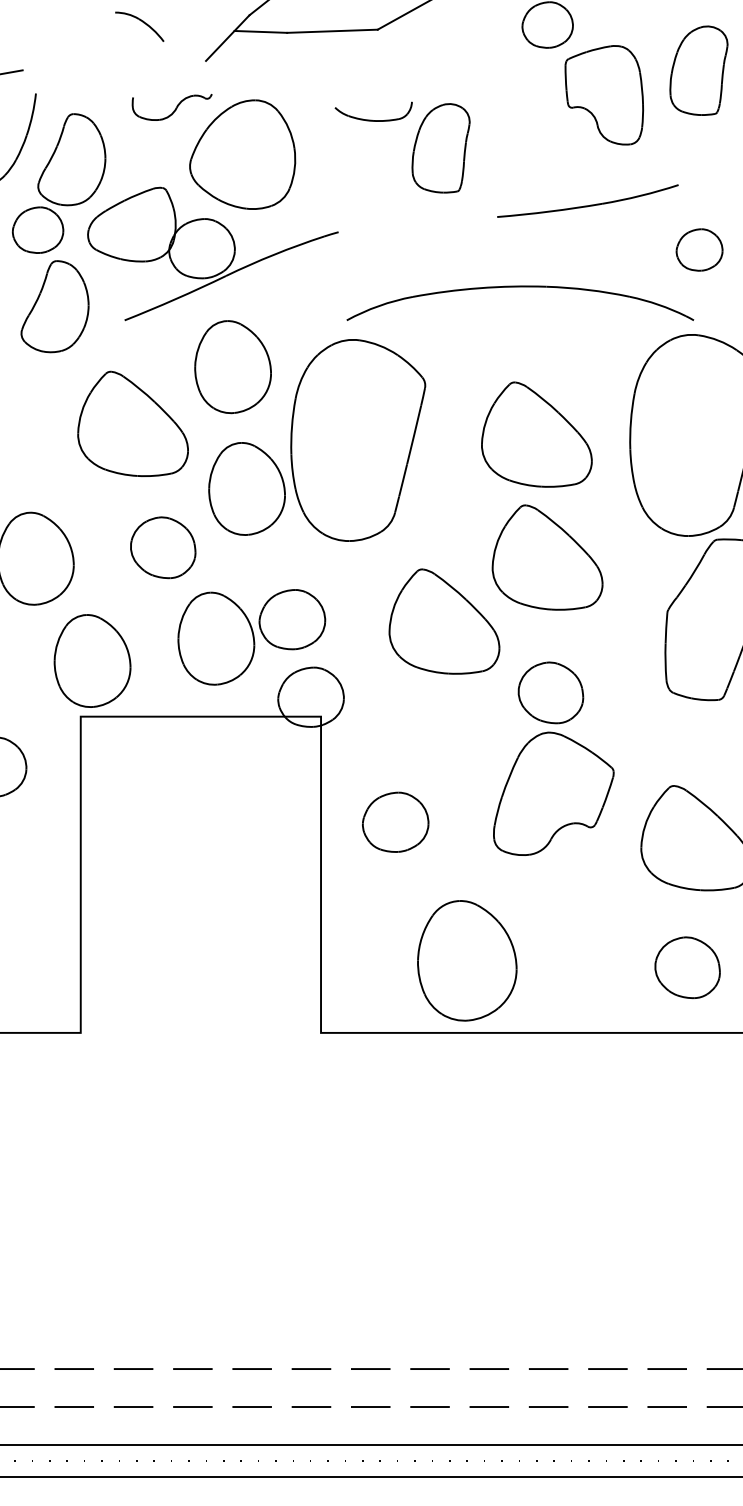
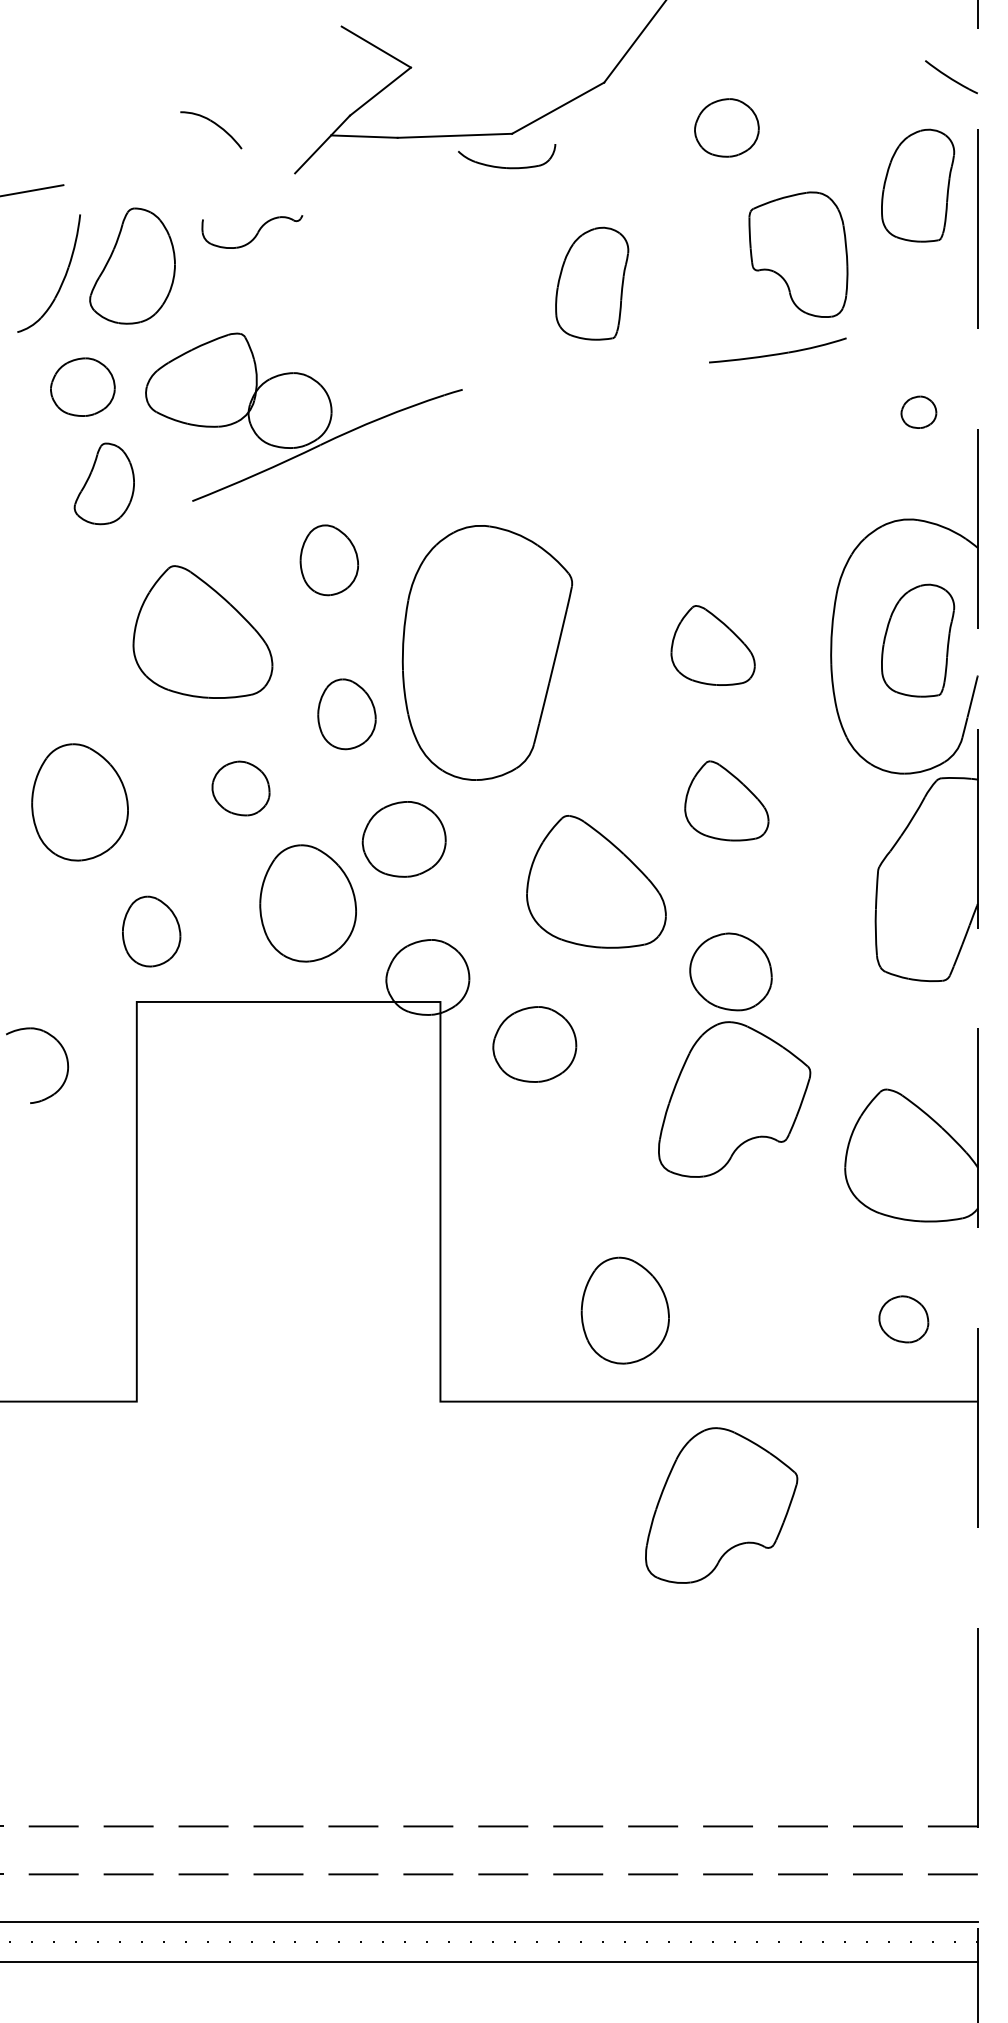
part: (604, 95) -> (798, 254), moved
part: (374, 120) -> (507, 167), moved
part: (242, 154) -> (341, 291), removed
part: (71, 159) -> (132, 265), moved
part: (587, 201) -> (777, 350), size x0.6
part: (699, 250) -> (918, 412), size x0.6
part: (519, 287) -> (691, 459), removed
part: (55, 306) -> (104, 483), size x0.7
part: (233, 367) -> (329, 560), size x0.6
part: (699, 430) -> (918, 640), added
part: (536, 434) -> (712, 645), size x0.6
part: (246, 489) -> (346, 714), size x0.6
part: (162, 547) -> (240, 788), size x0.7
part: (547, 557) -> (726, 800), size x0.6
part: (291, 619) -> (403, 839), moved
part: (92, 660) -> (151, 931), size x0.6
part: (395, 822) -> (534, 1044), moved
part: (467, 960) -> (625, 1310), size x0.7
part: (687, 967) -> (903, 1319), size x0.6
part: (543, 1115) -> (721, 1505), added

